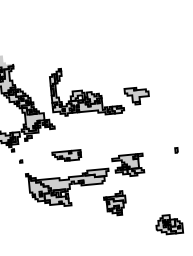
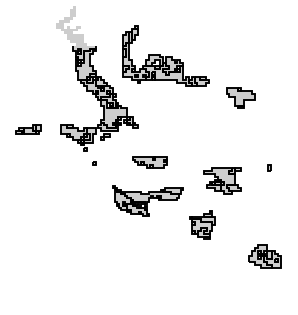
part: (86, 90) -> (165, 55), moved
part: (176, 149) -> (269, 167), moved
part: (68, 187) -> (147, 200), size x0.7

